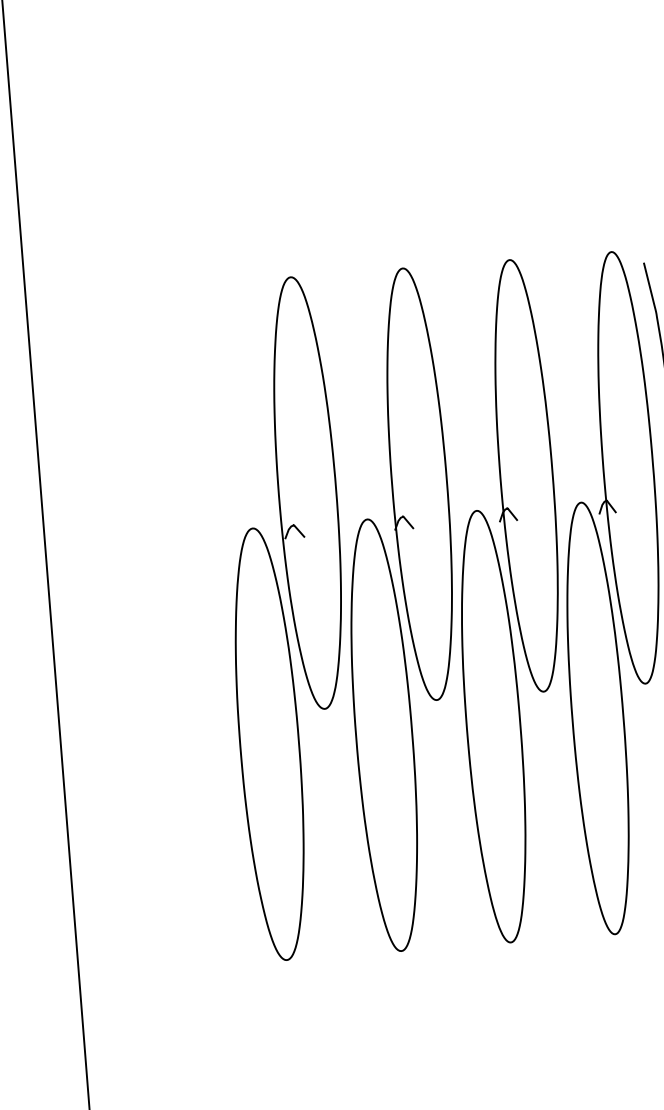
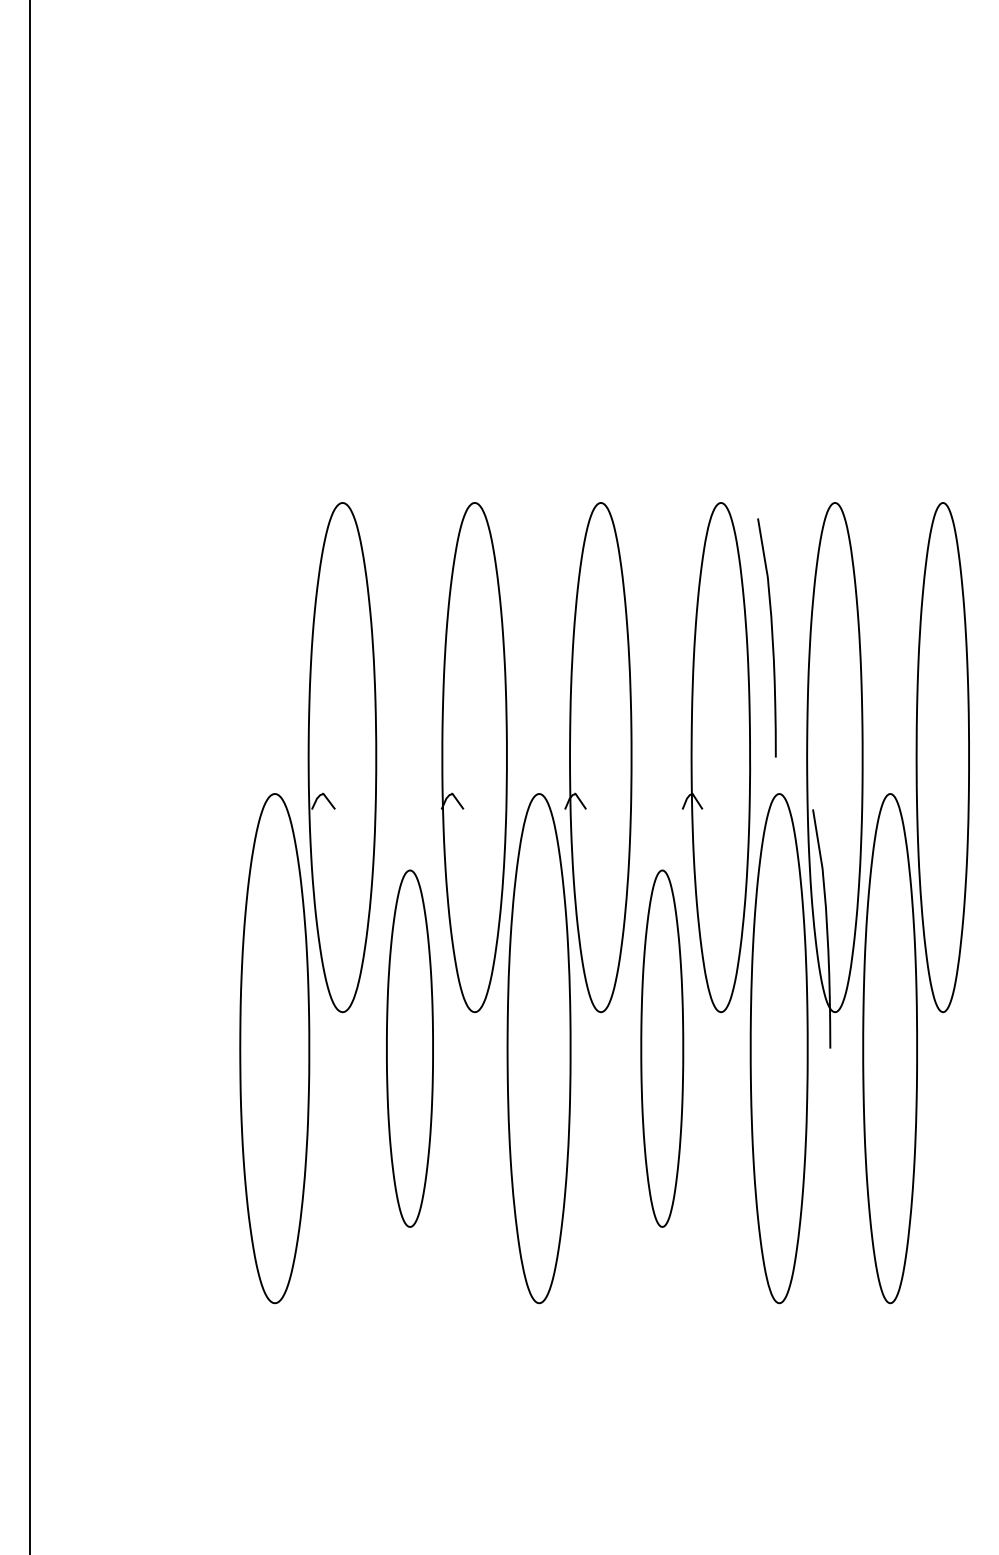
part: (598, 718) -> (662, 1048), size x0.7
part: (383, 735) -> (409, 1048), size x0.7

